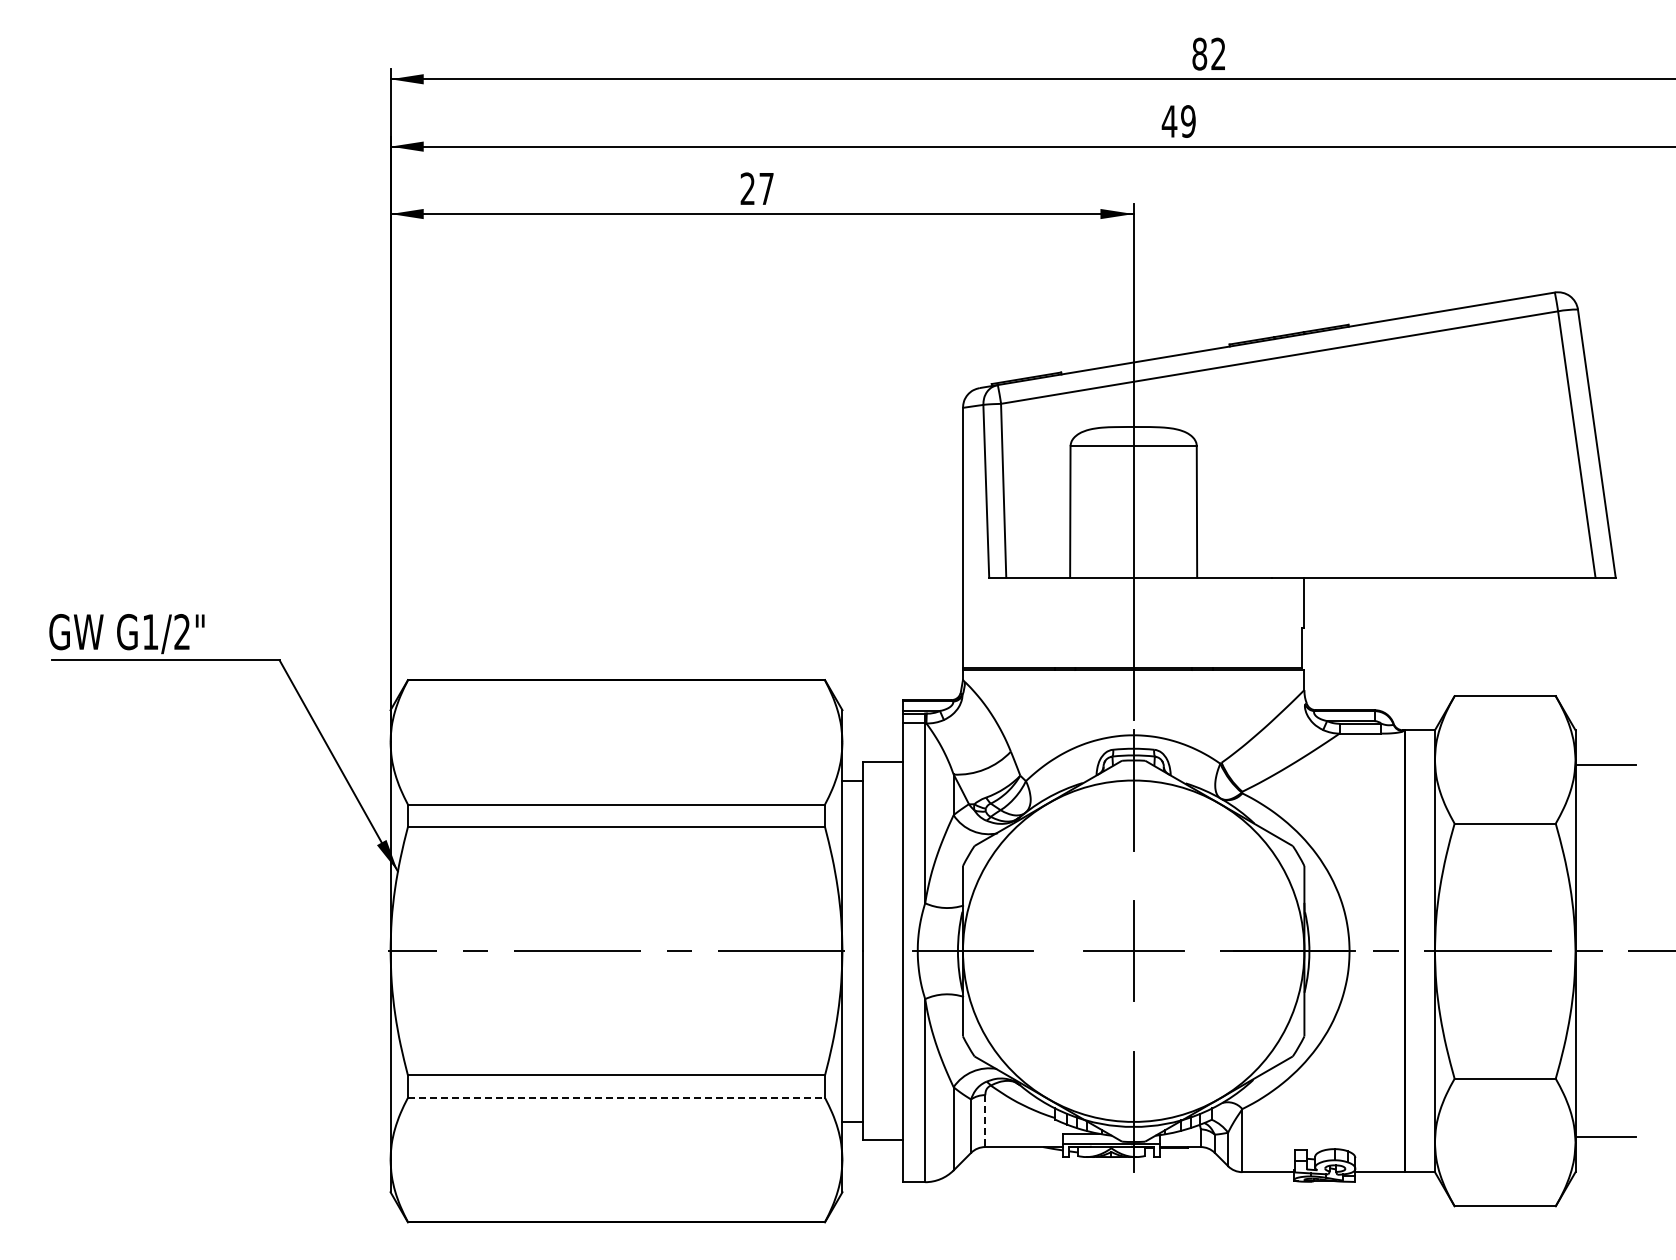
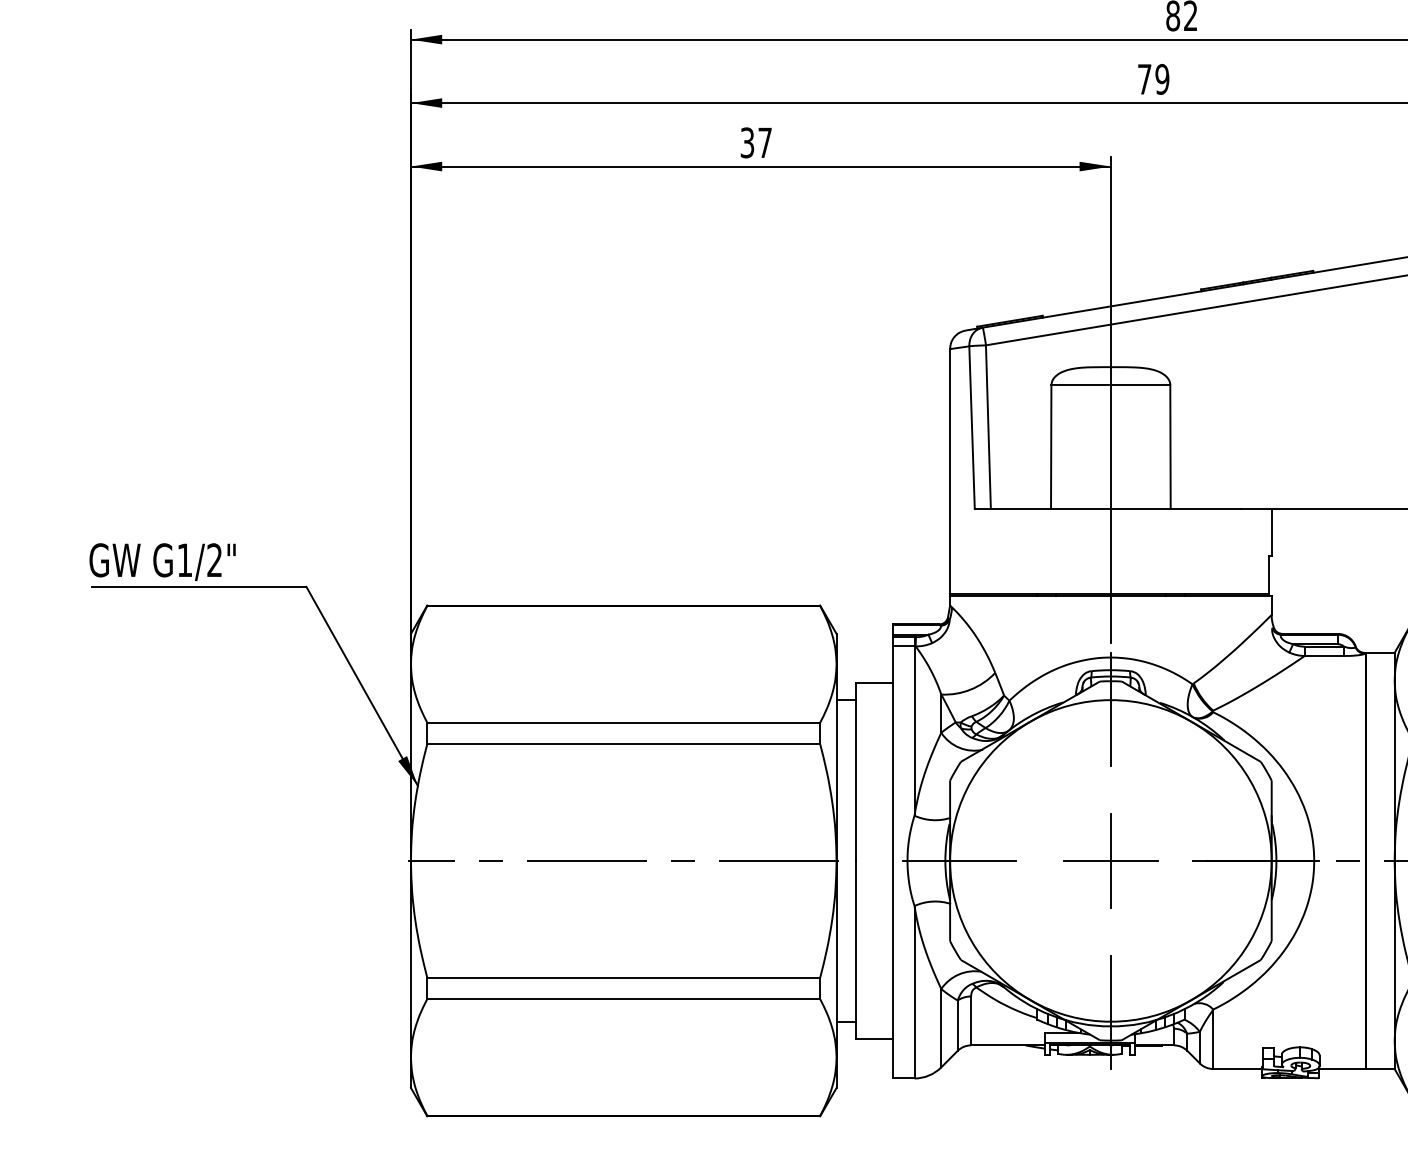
text: (1169, 121) -> (1144, 79), 49 -> 79
text: (747, 188) -> (747, 142), 27 -> 37
line: (616, 1097) -> (623, 998), dashed -> solid
line: (985, 1121) -> (971, 1021), dashed -> solid

